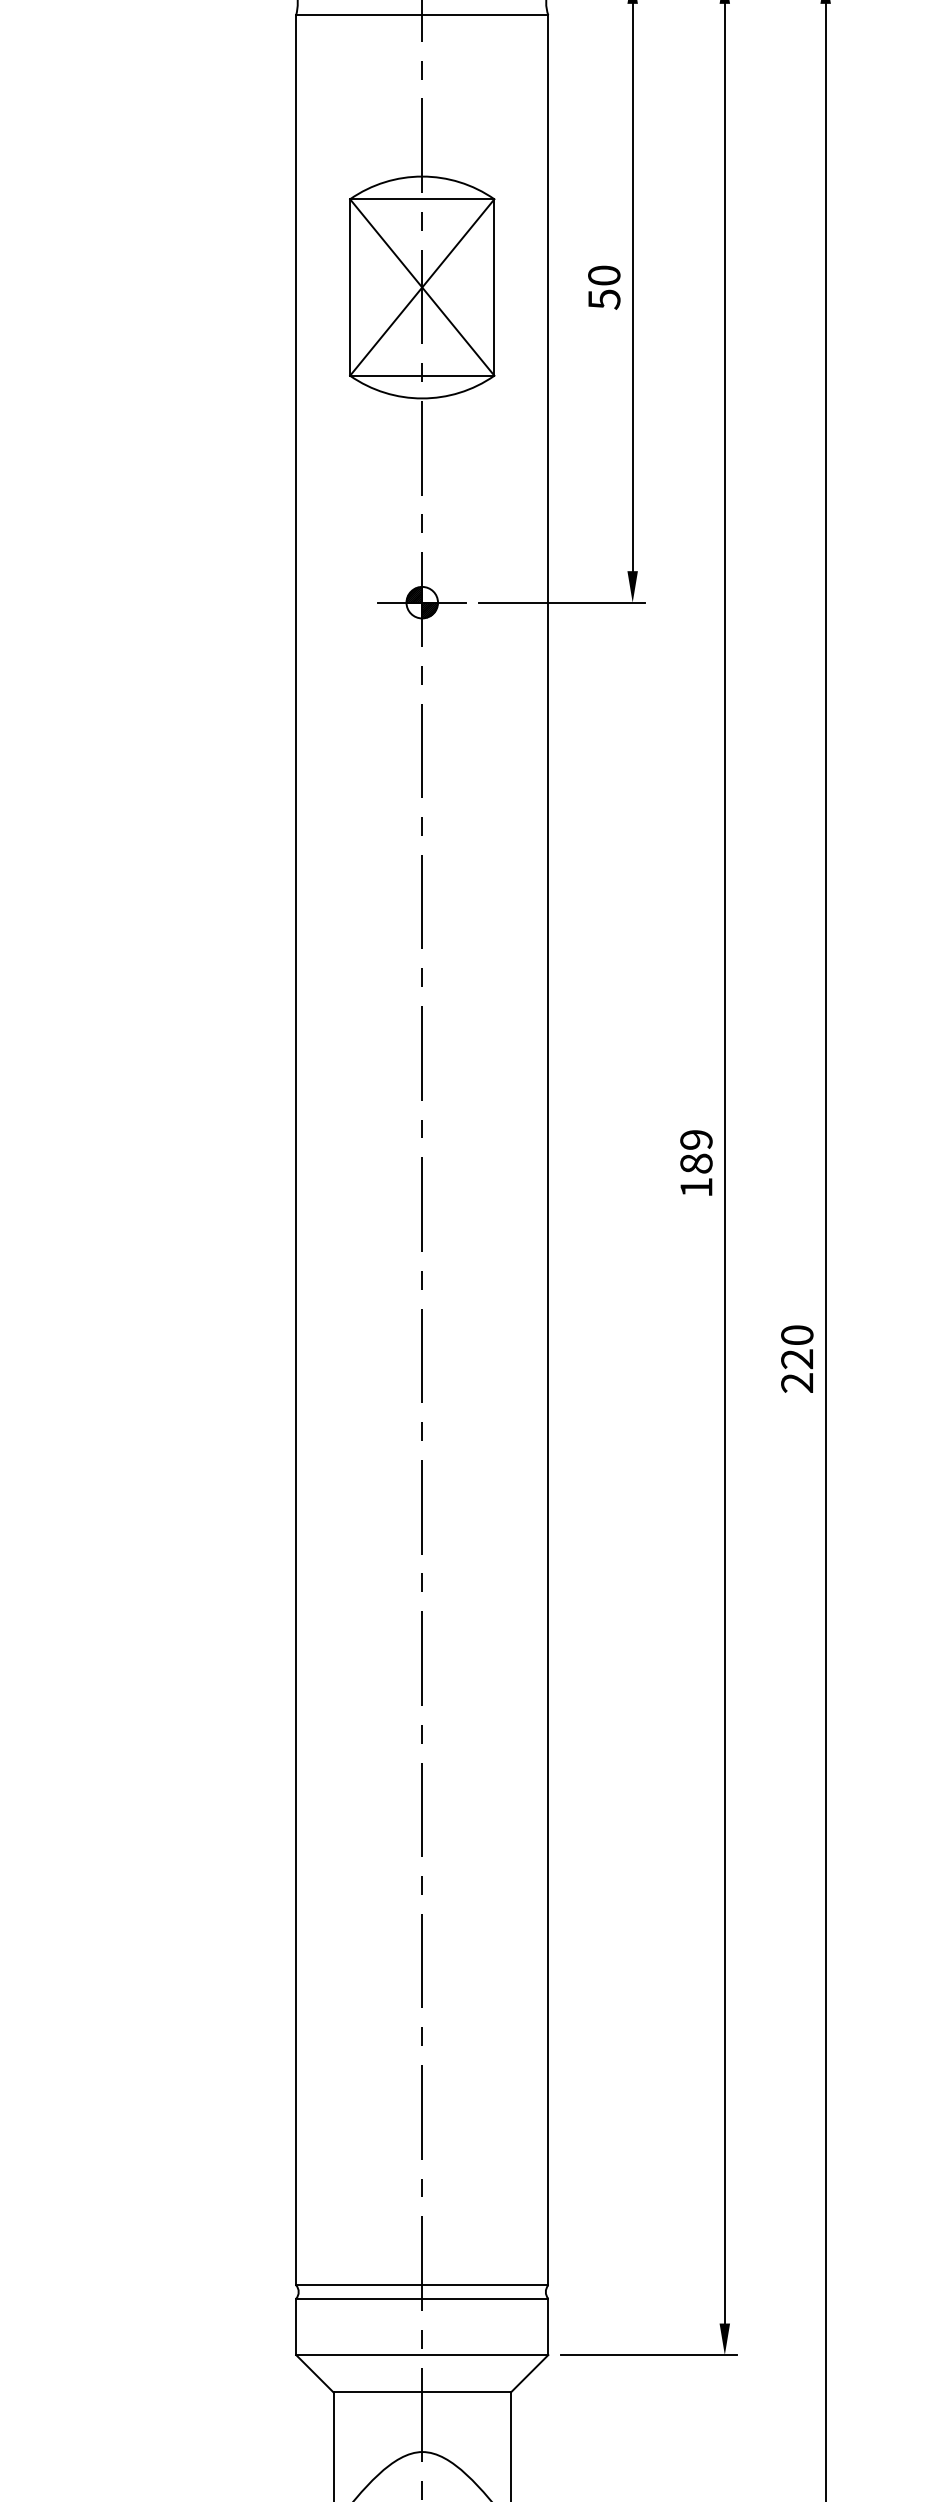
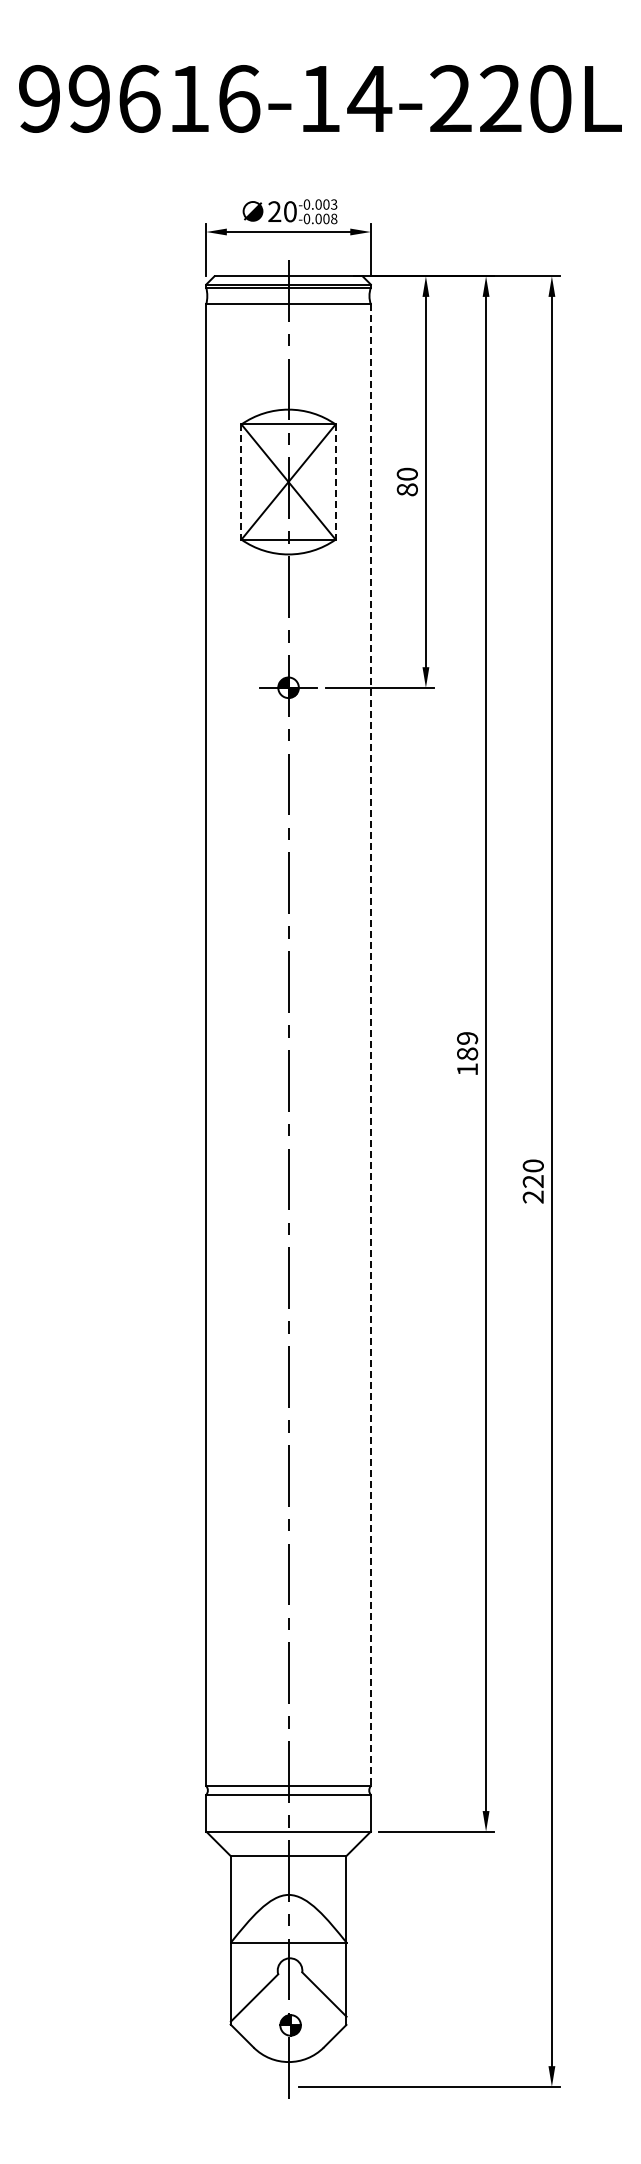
line: (350, 288) -> (241, 482), solid -> dashed
line: (494, 288) -> (335, 482), solid -> dashed
text: (602, 298) -> (406, 489), 50 -> 80
line: (547, 1150) -> (370, 1045), solid -> dashed

